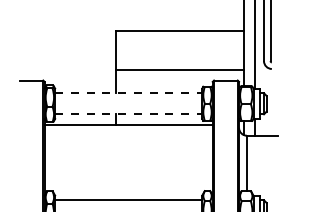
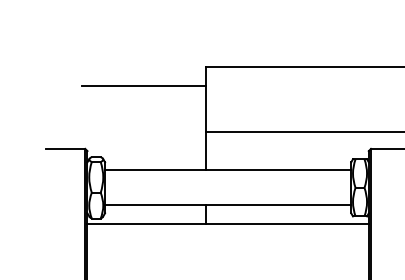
line: (78, 43) -> (144, 86), added
line: (128, 93) -> (227, 170), dashed -> solid
line: (128, 114) -> (227, 205), dashed -> solid

